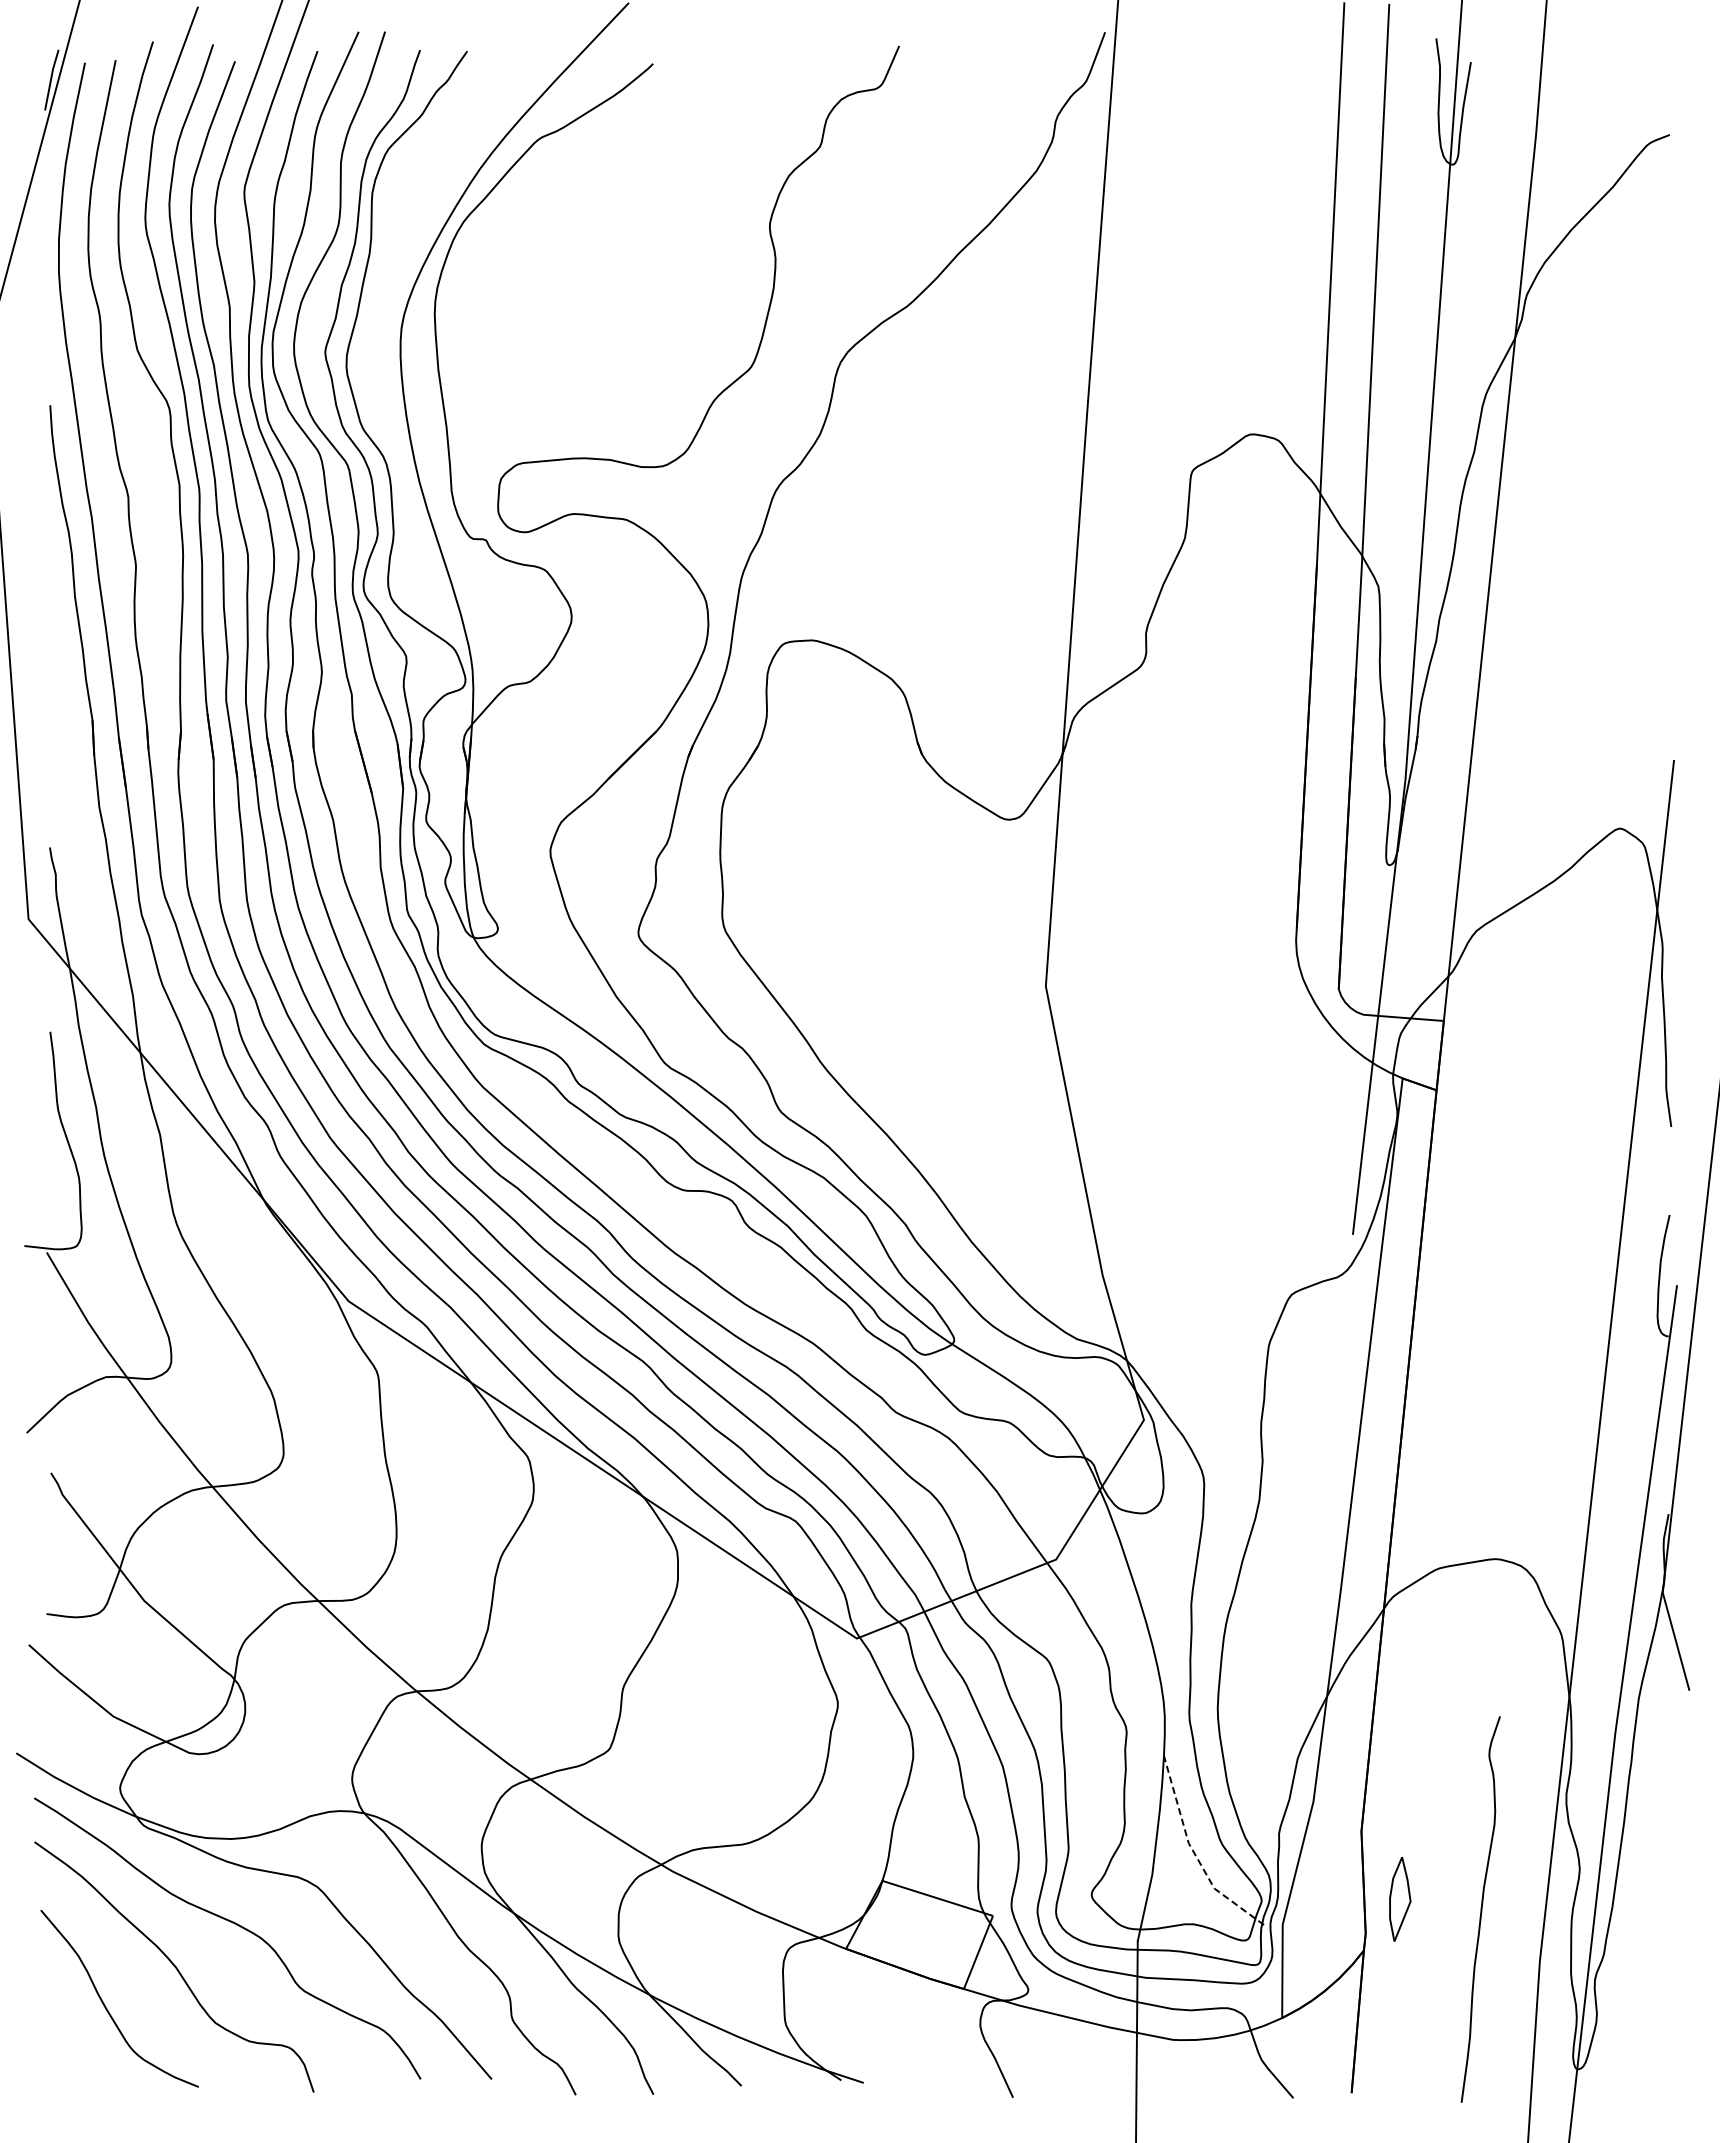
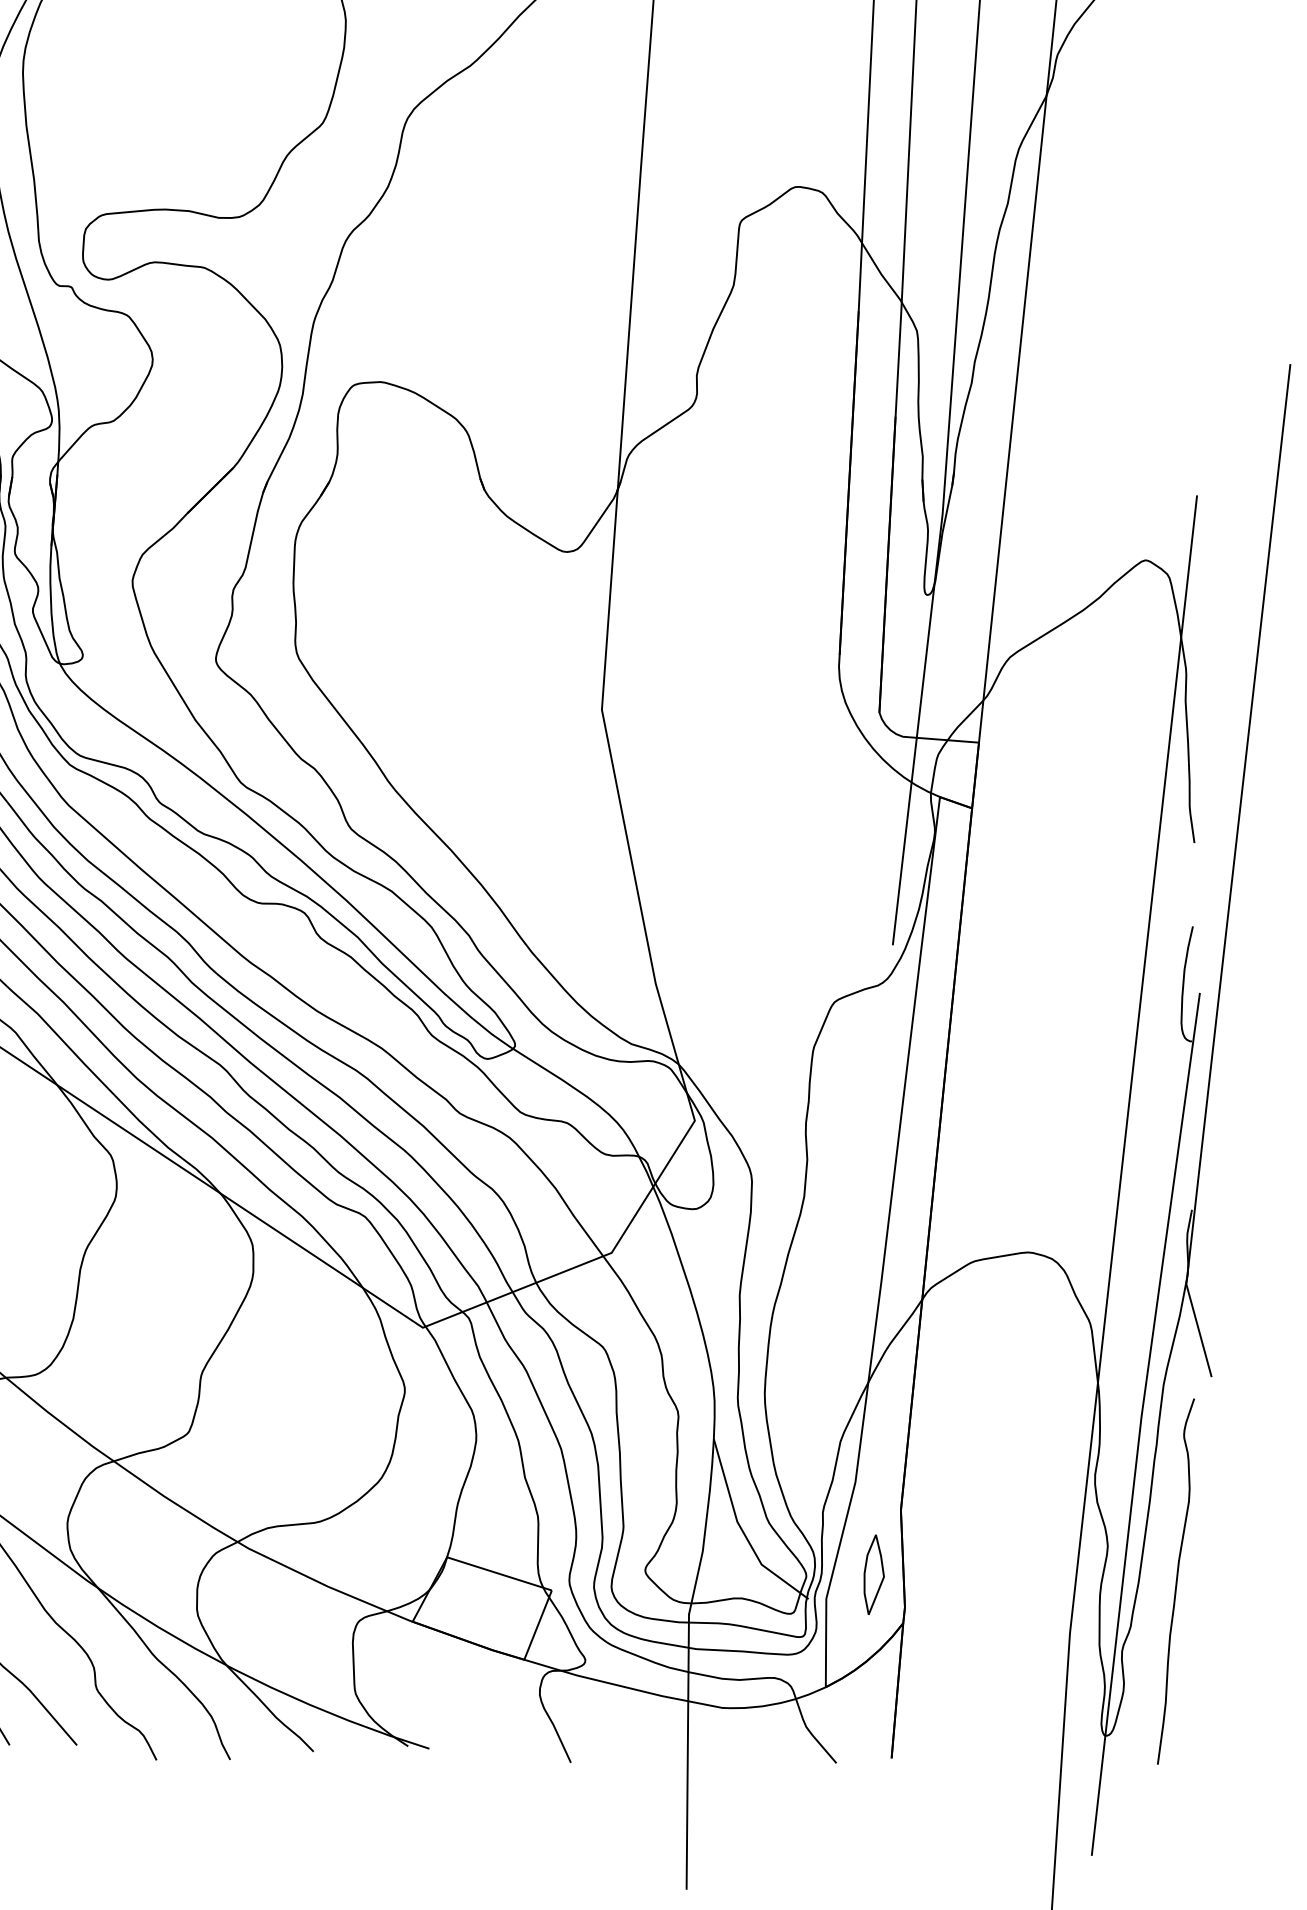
line: (1194, 1852) -> (742, 1530), dashed -> solid
part: (1400, 1899) -> (874, 1574), moved
curve: (1480, 1909) -> (1175, 1581), moved

